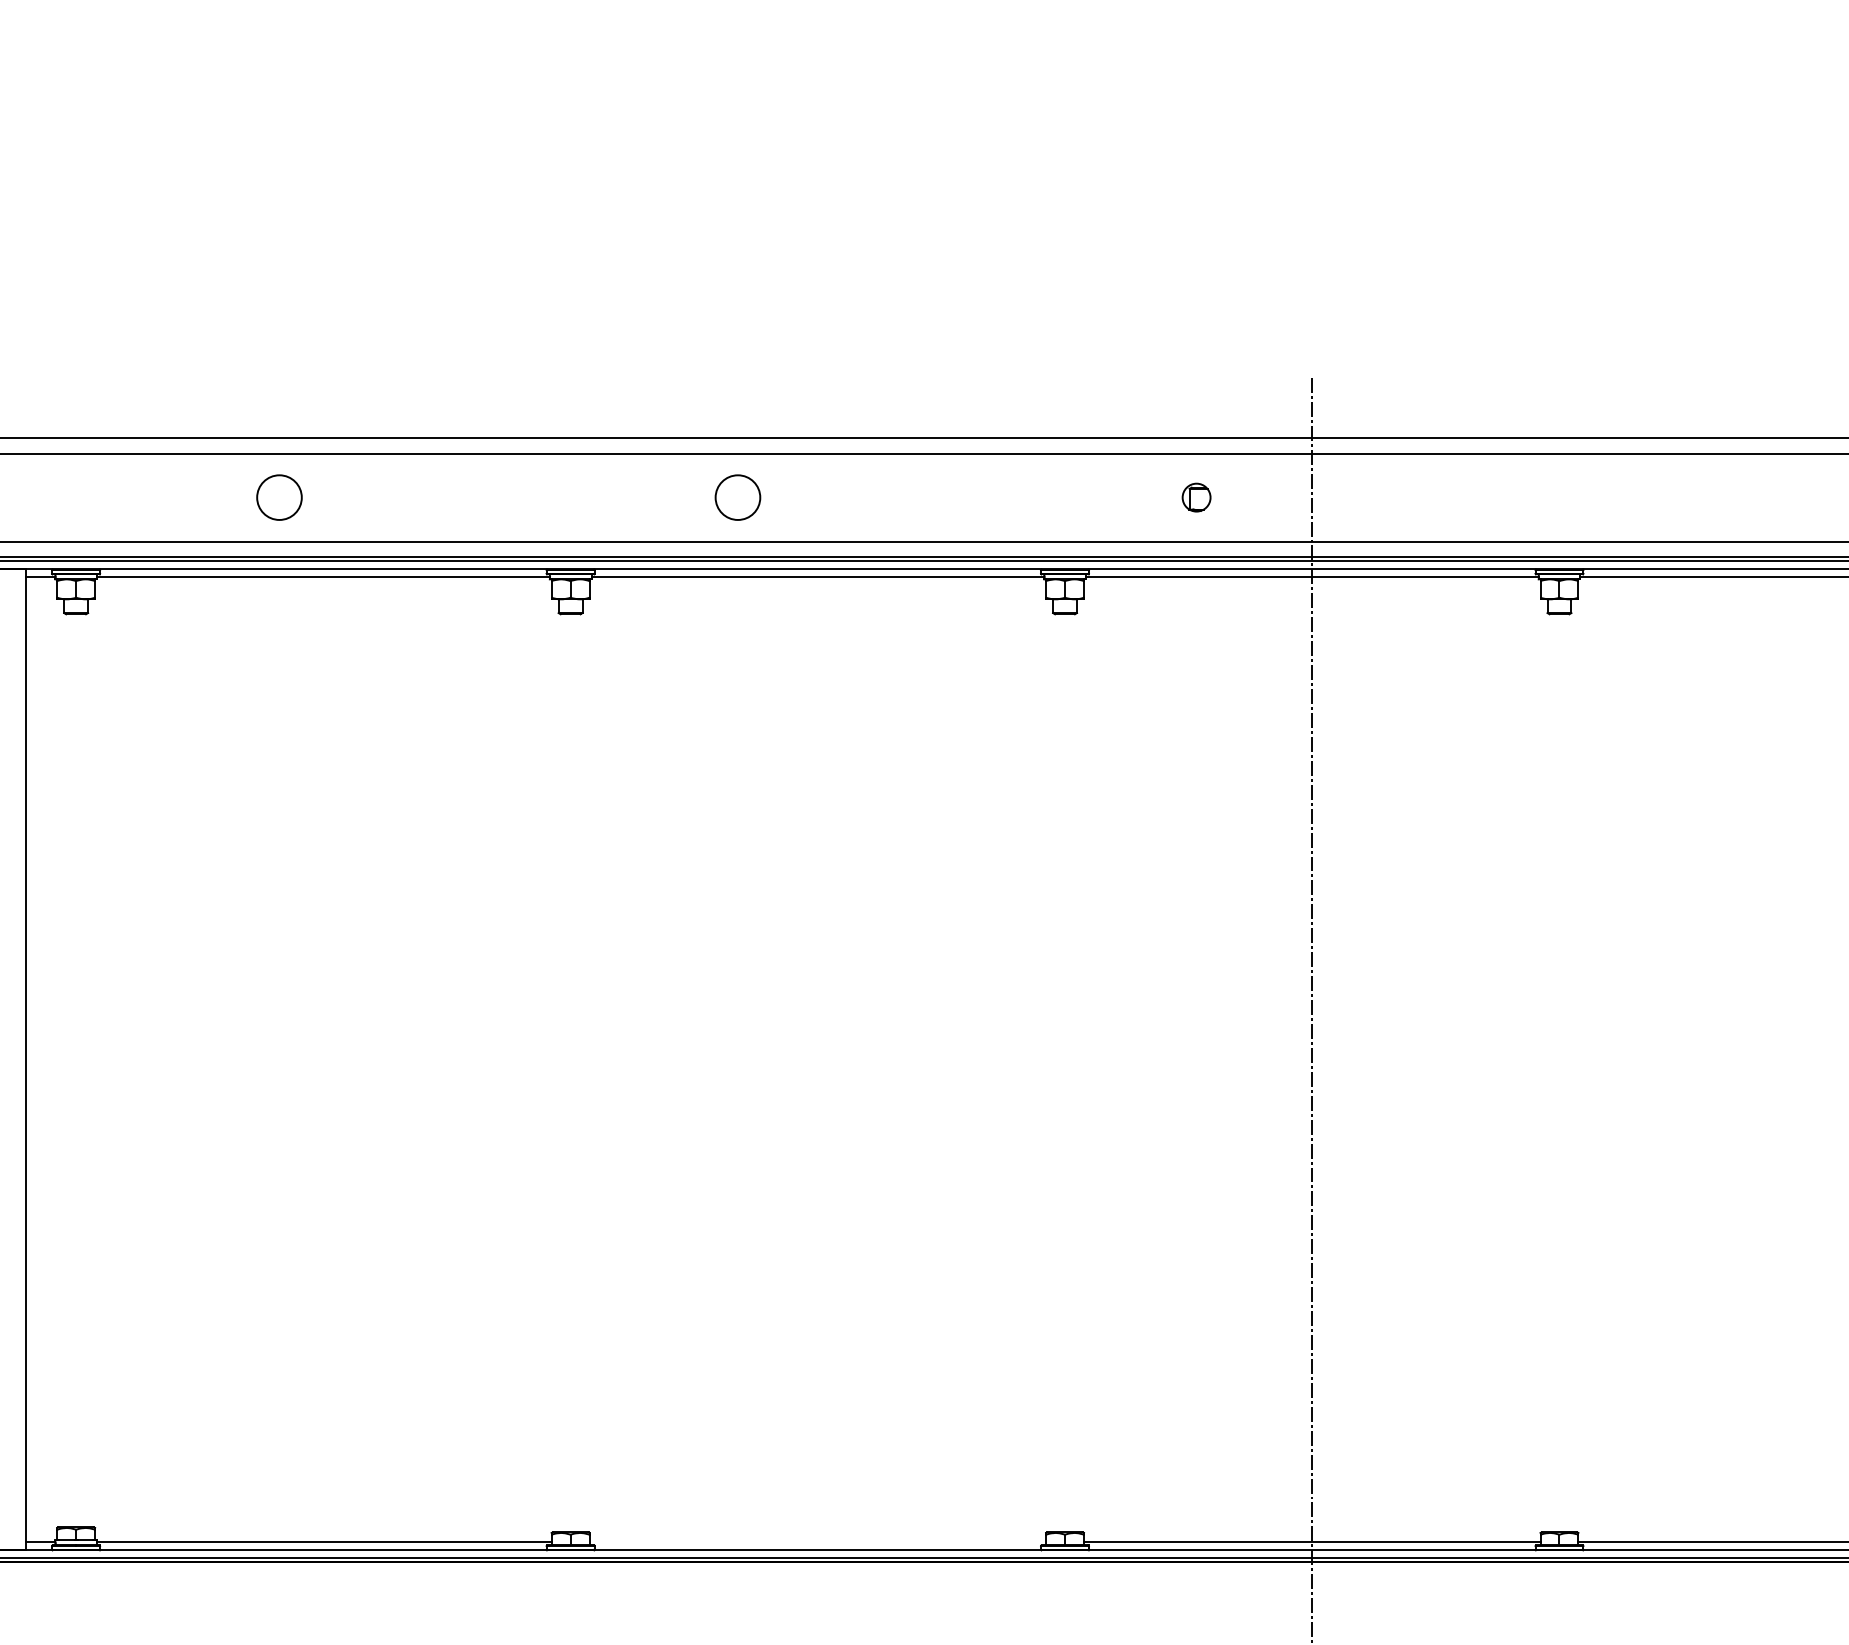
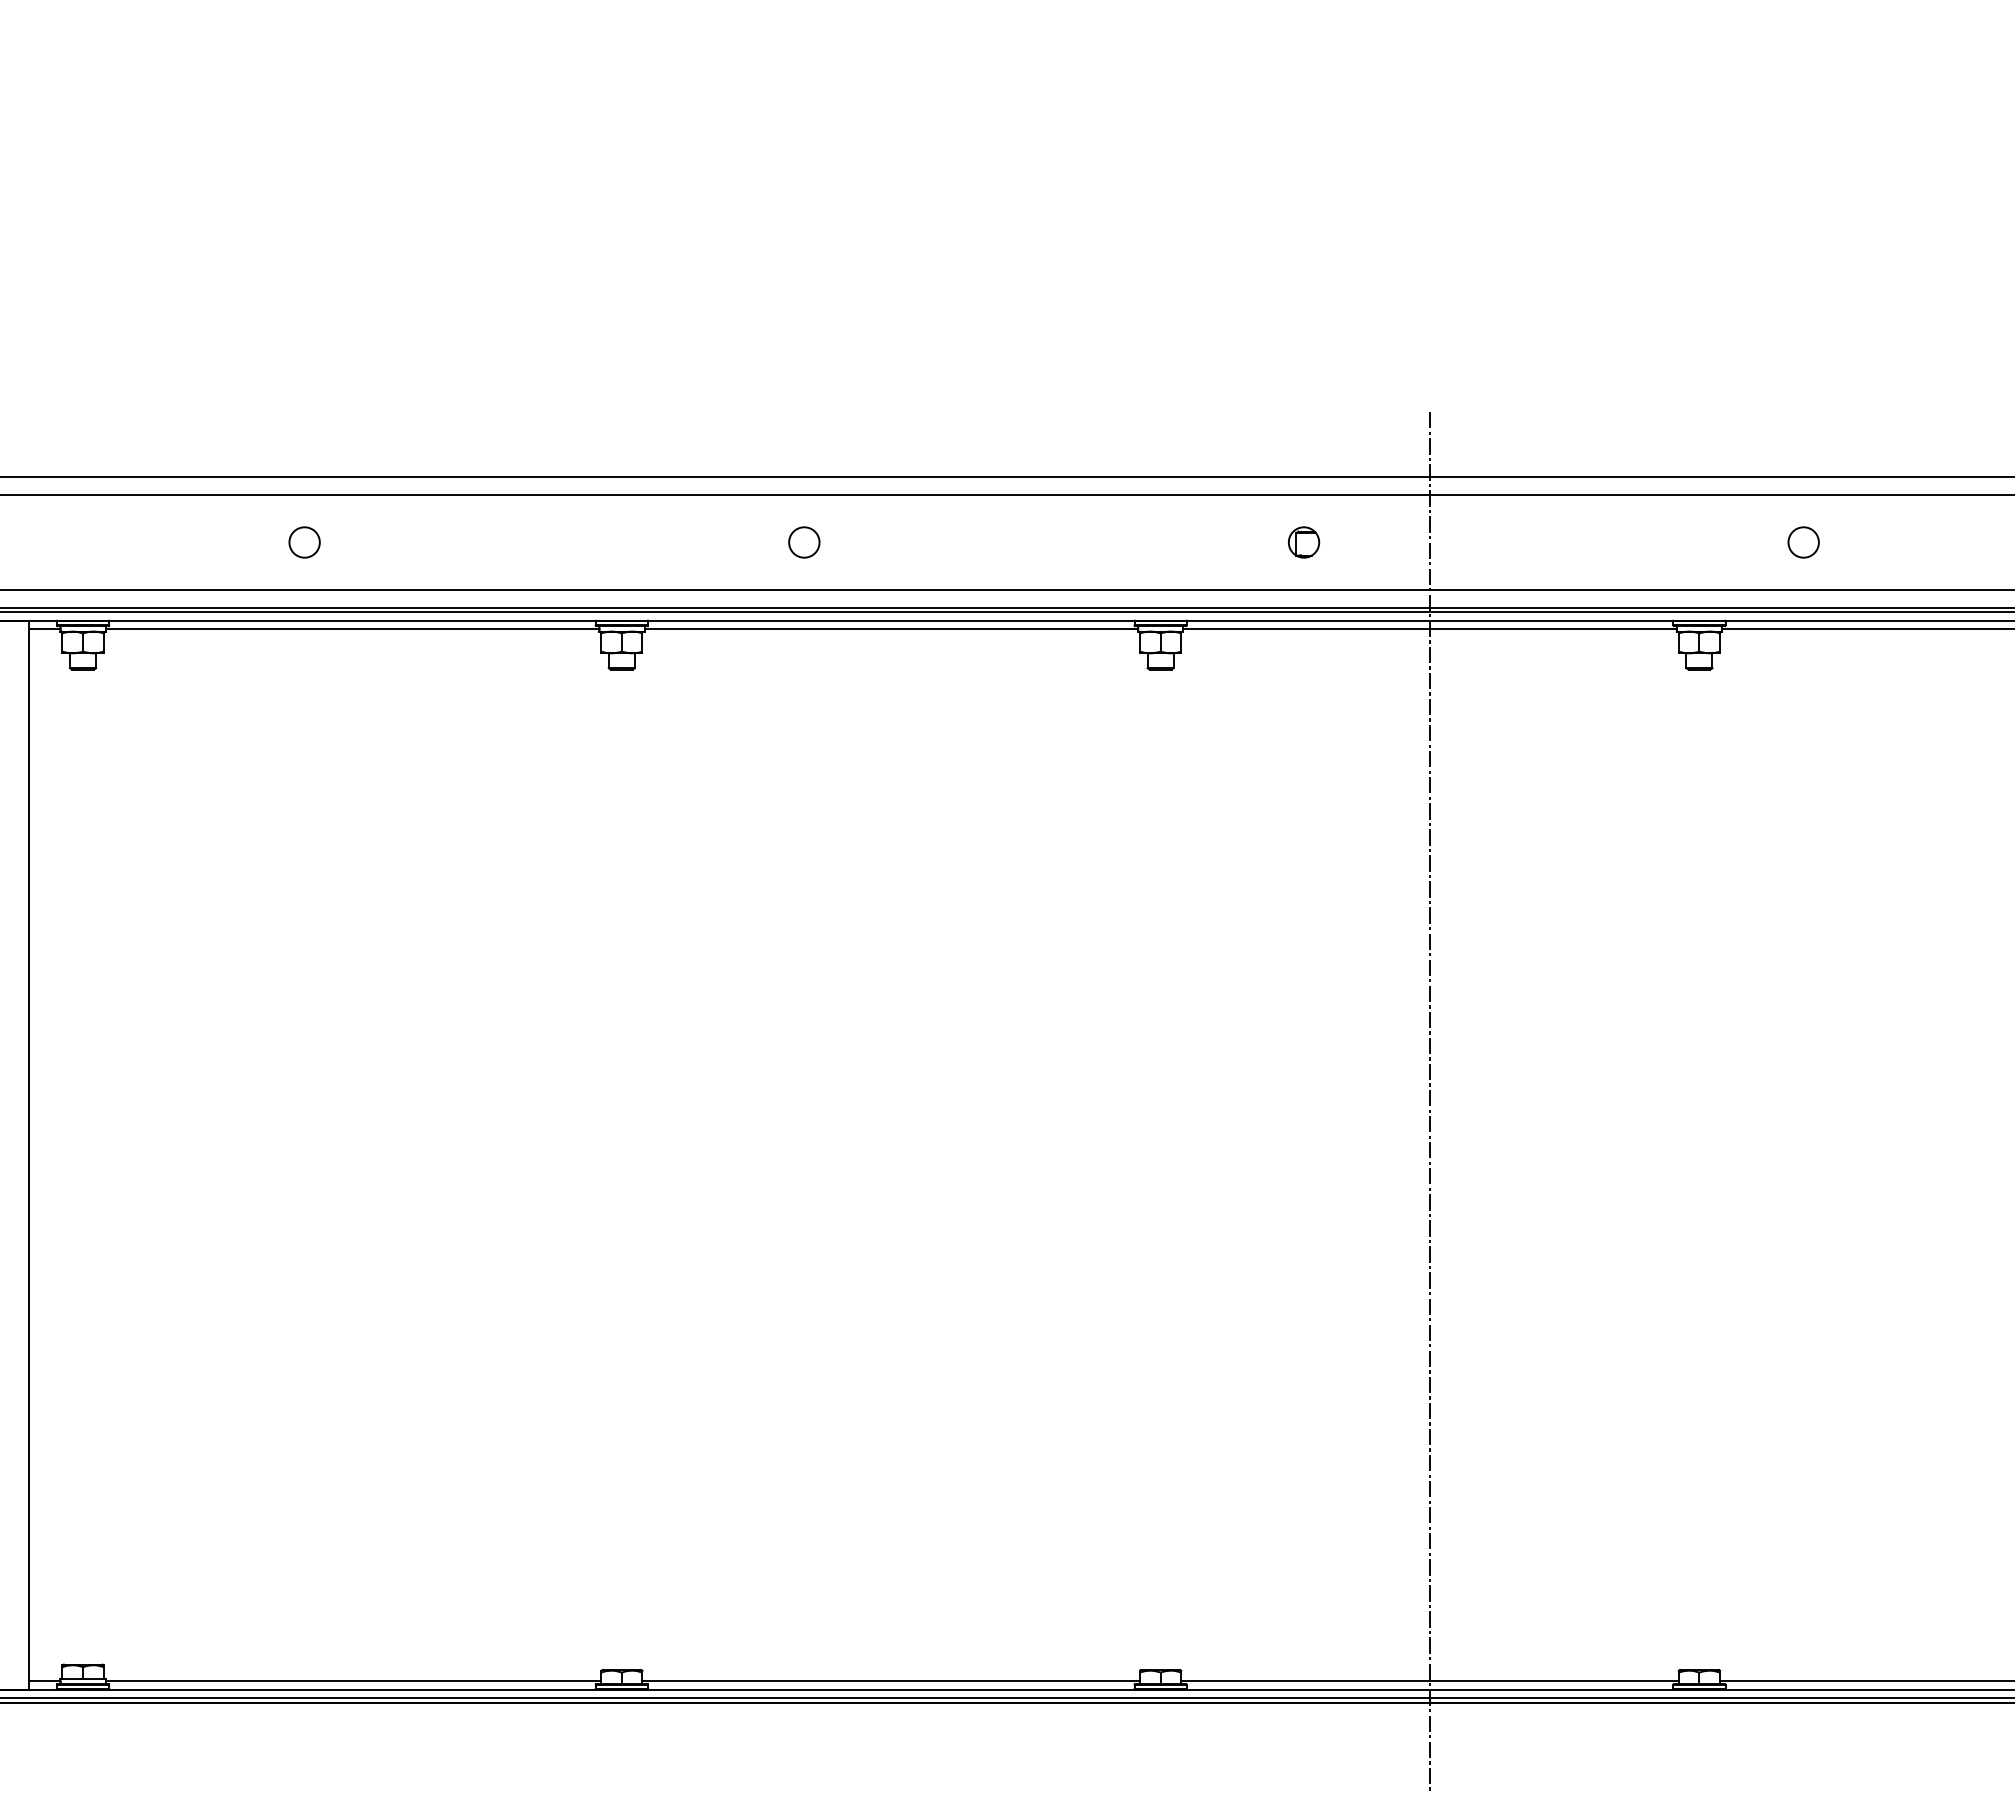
circle: (279, 497) -> (304, 542), size x0.62
circle: (738, 497) -> (804, 542), size x0.62
circle: (1654, 497) -> (1803, 542), added
line: (817, 1541) -> (890, 1680), added

